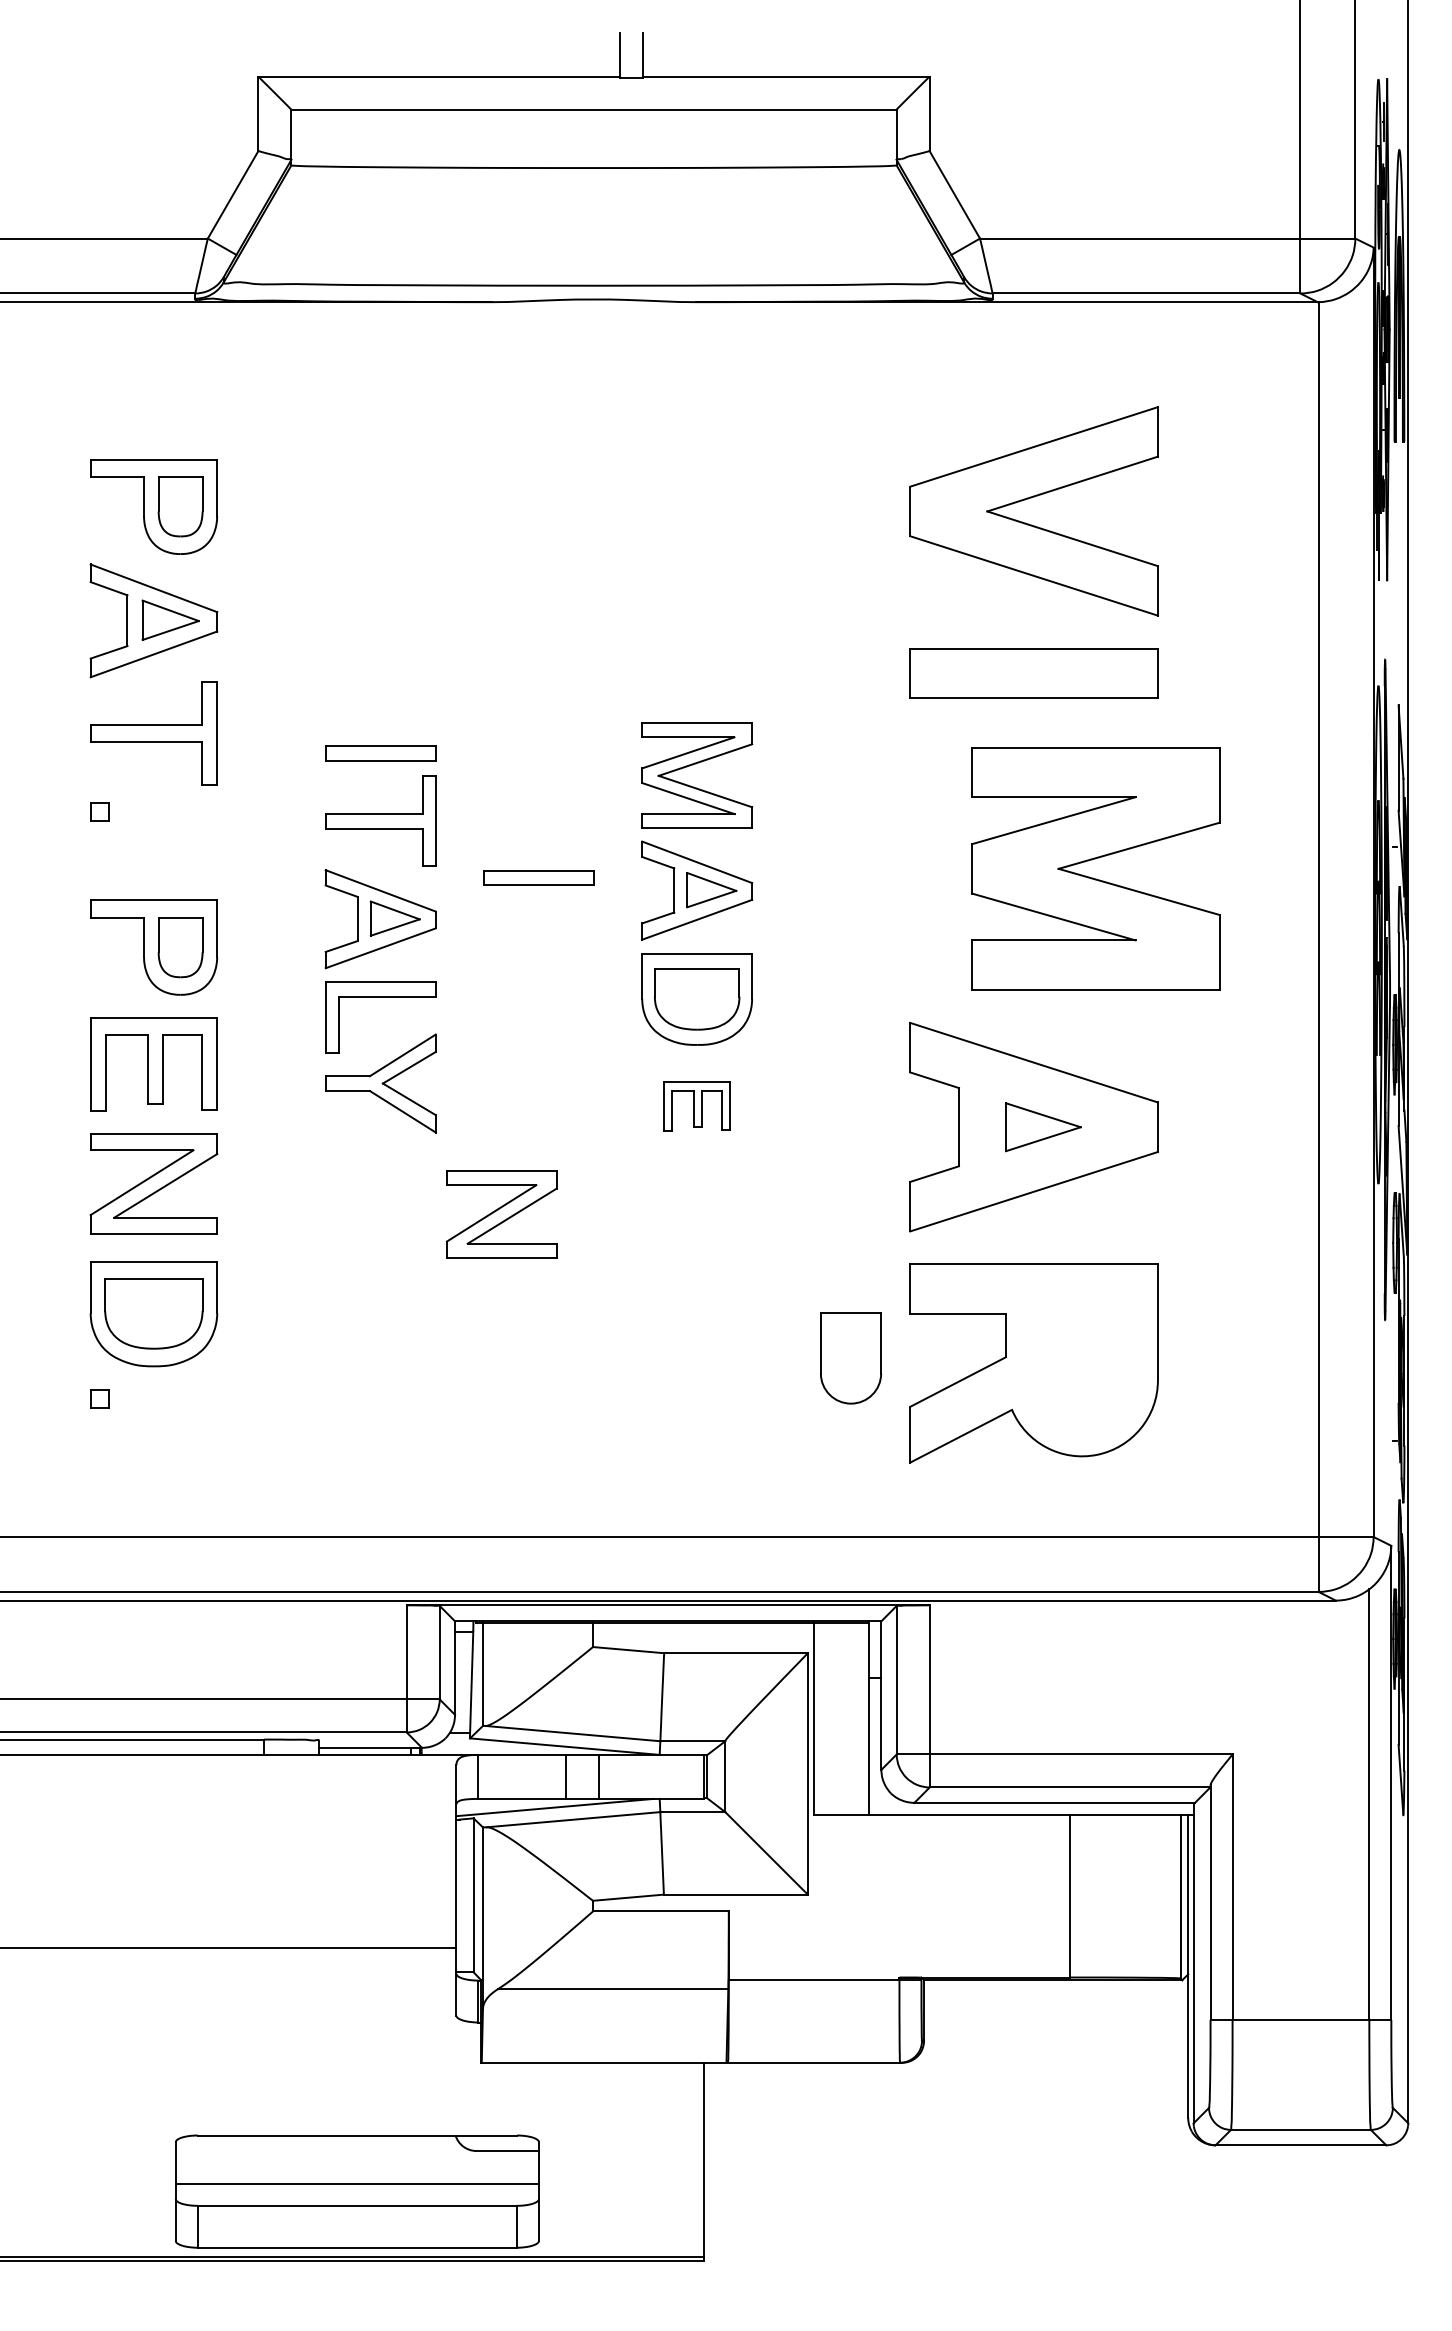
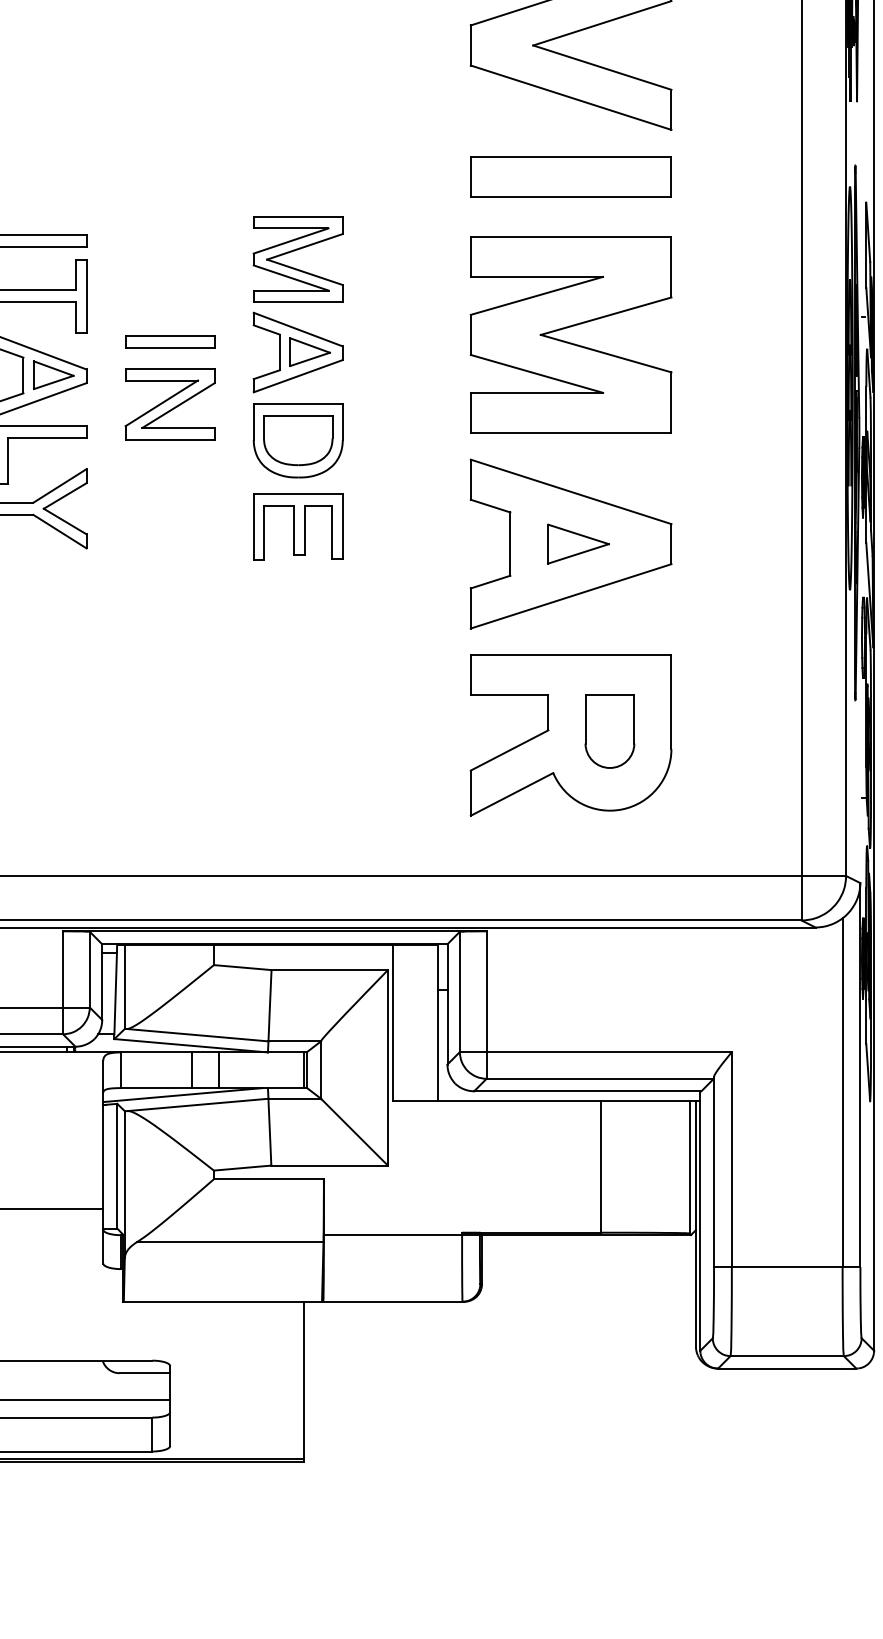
part: (1092, 860) -> (568, 328), moved
part: (696, 1106) -> (297, 527), size x1.67
part: (501, 1214) -> (169, 404), moved
part: (850, 1358) -> (609, 731), moved

